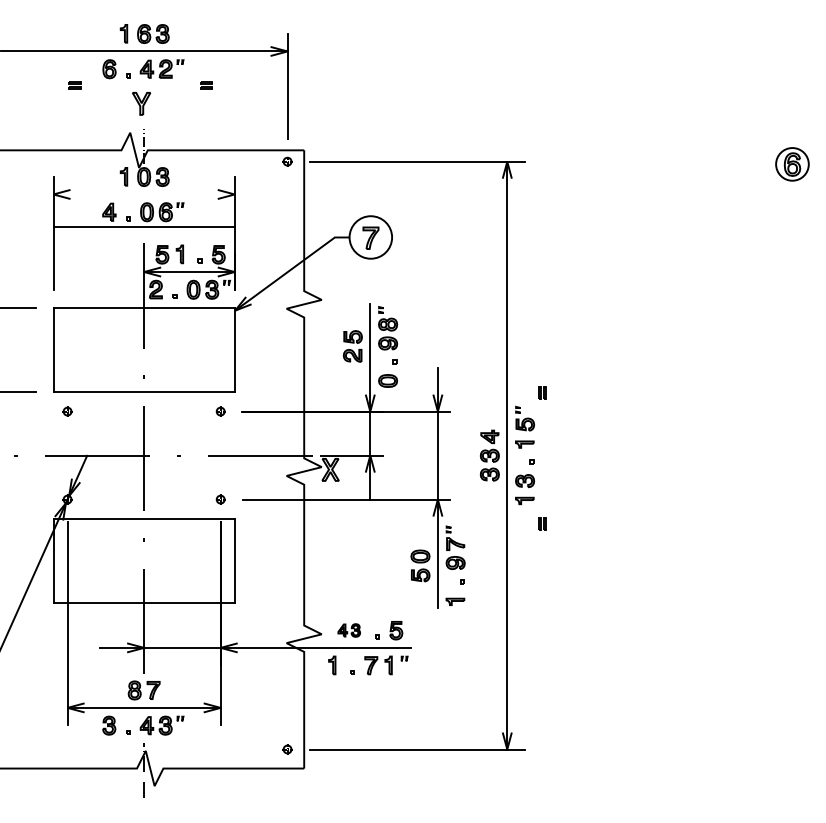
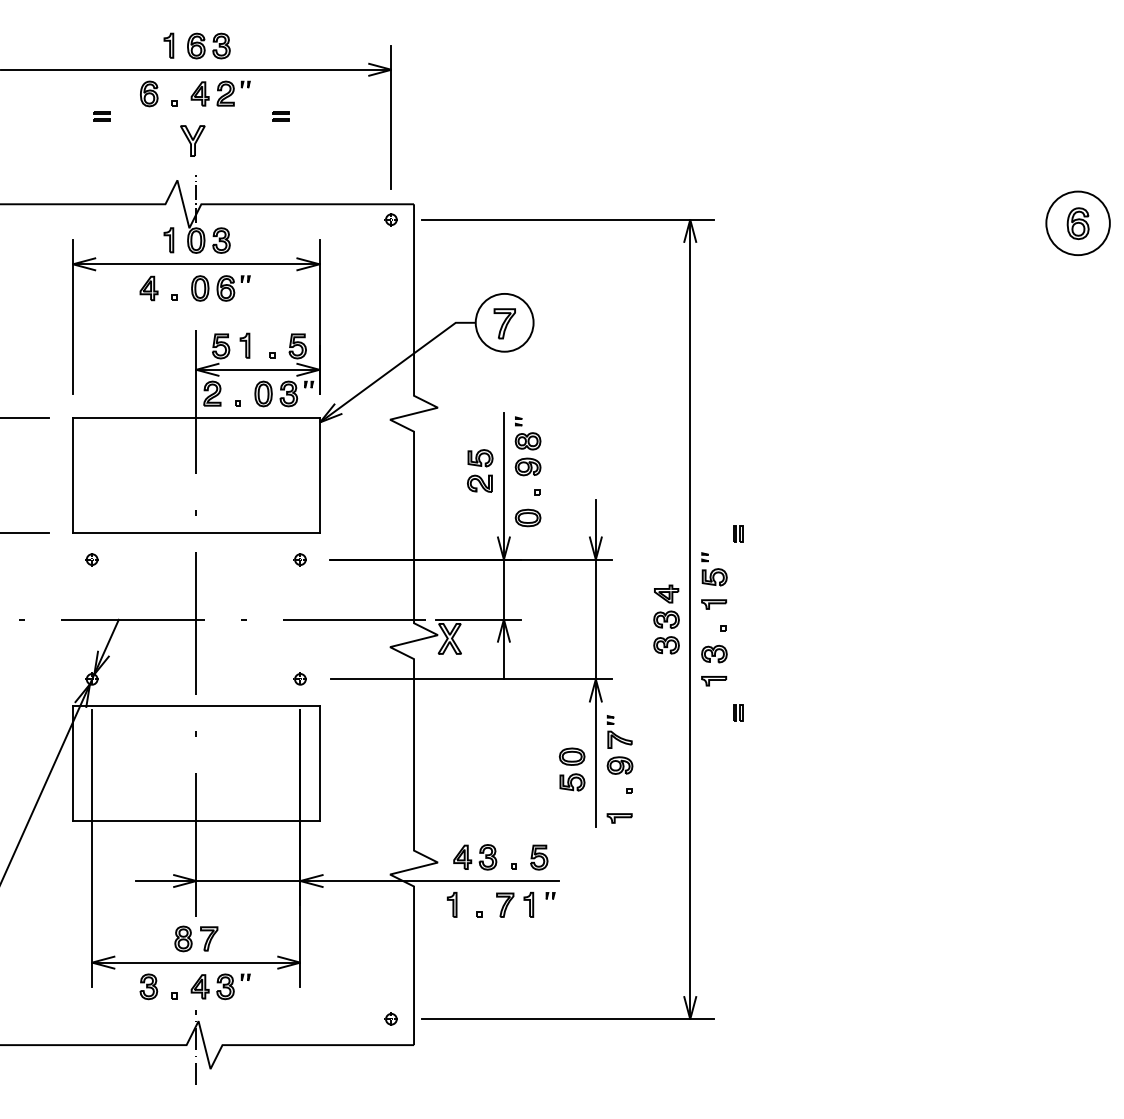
circle: (791, 164) -> (1077, 223), size x1.43
line: (144, 226) -> (196, 264), moved
part: (349, 630) -> (475, 857), size x1.43

